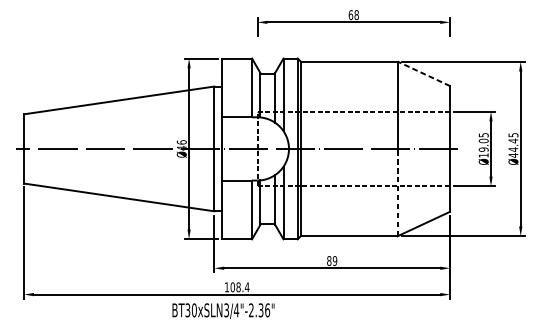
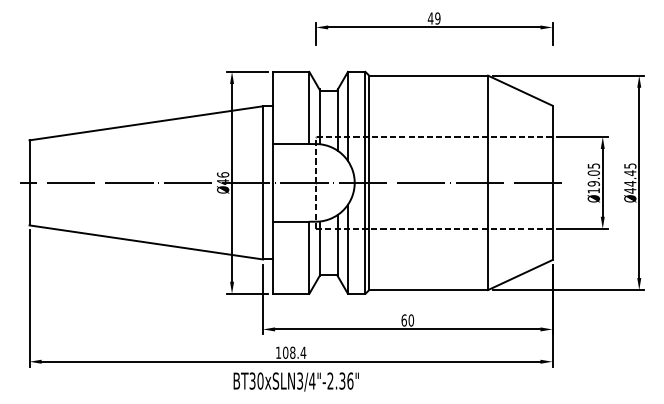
text: (353, 15) -> (433, 18), 68 -> 49
line: (424, 73) -> (520, 90), dashed -> solid
line: (397, 192) -> (488, 236), dashed -> solid
text: (331, 261) -> (407, 320), 89 -> 60
text: (222, 310) -> (295, 381), moved

